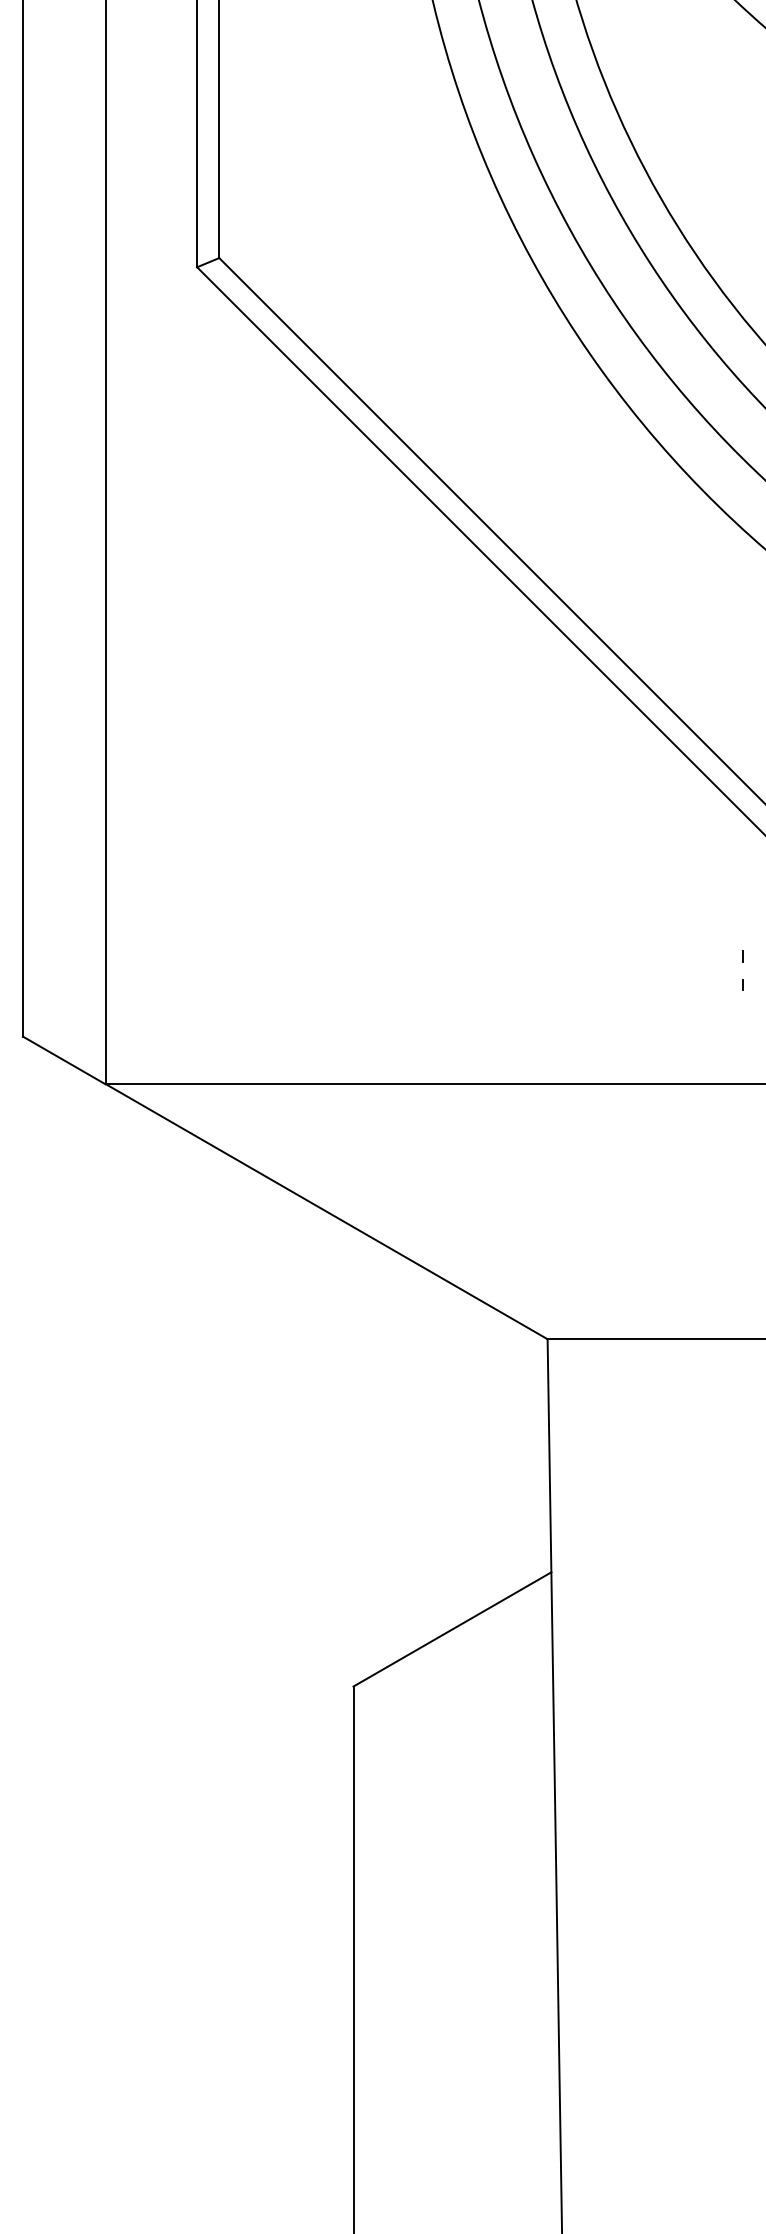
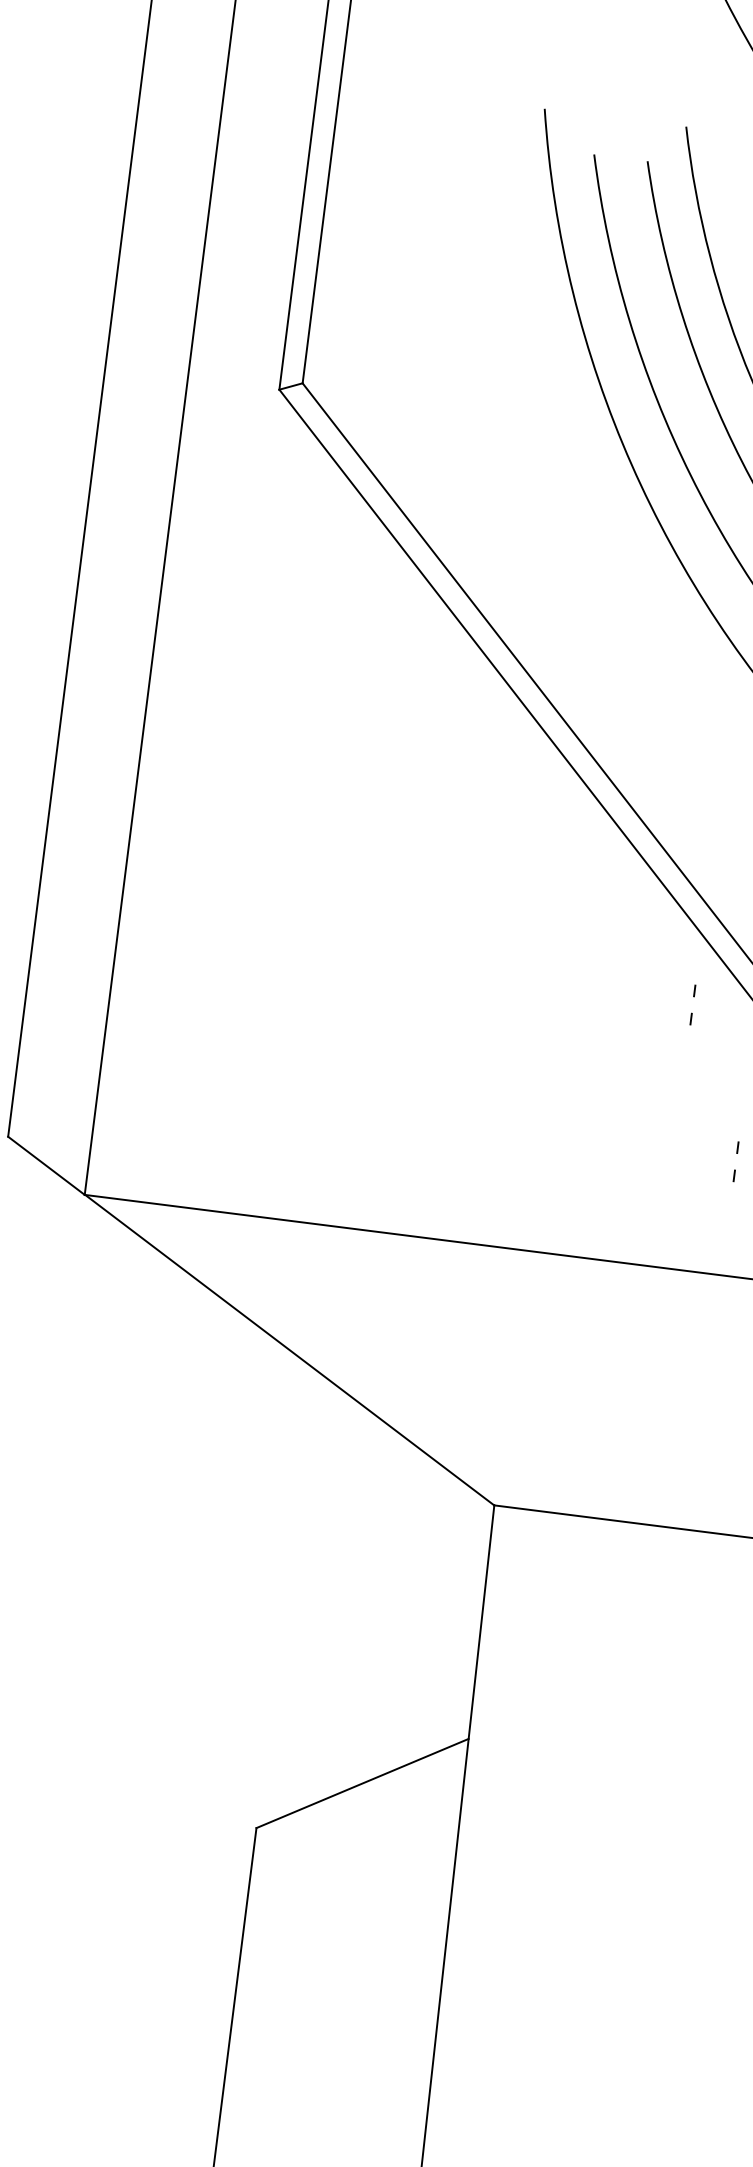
line: (680, 813) -> (693, 996), added

